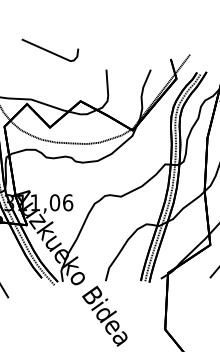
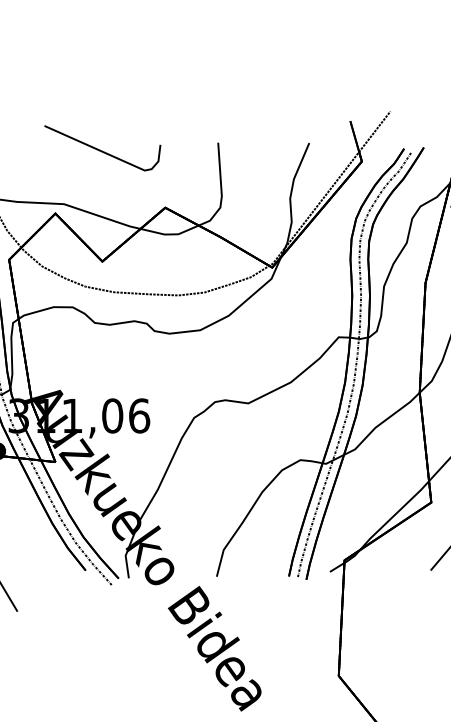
part: (50, 49) -> (103, 146), moved

